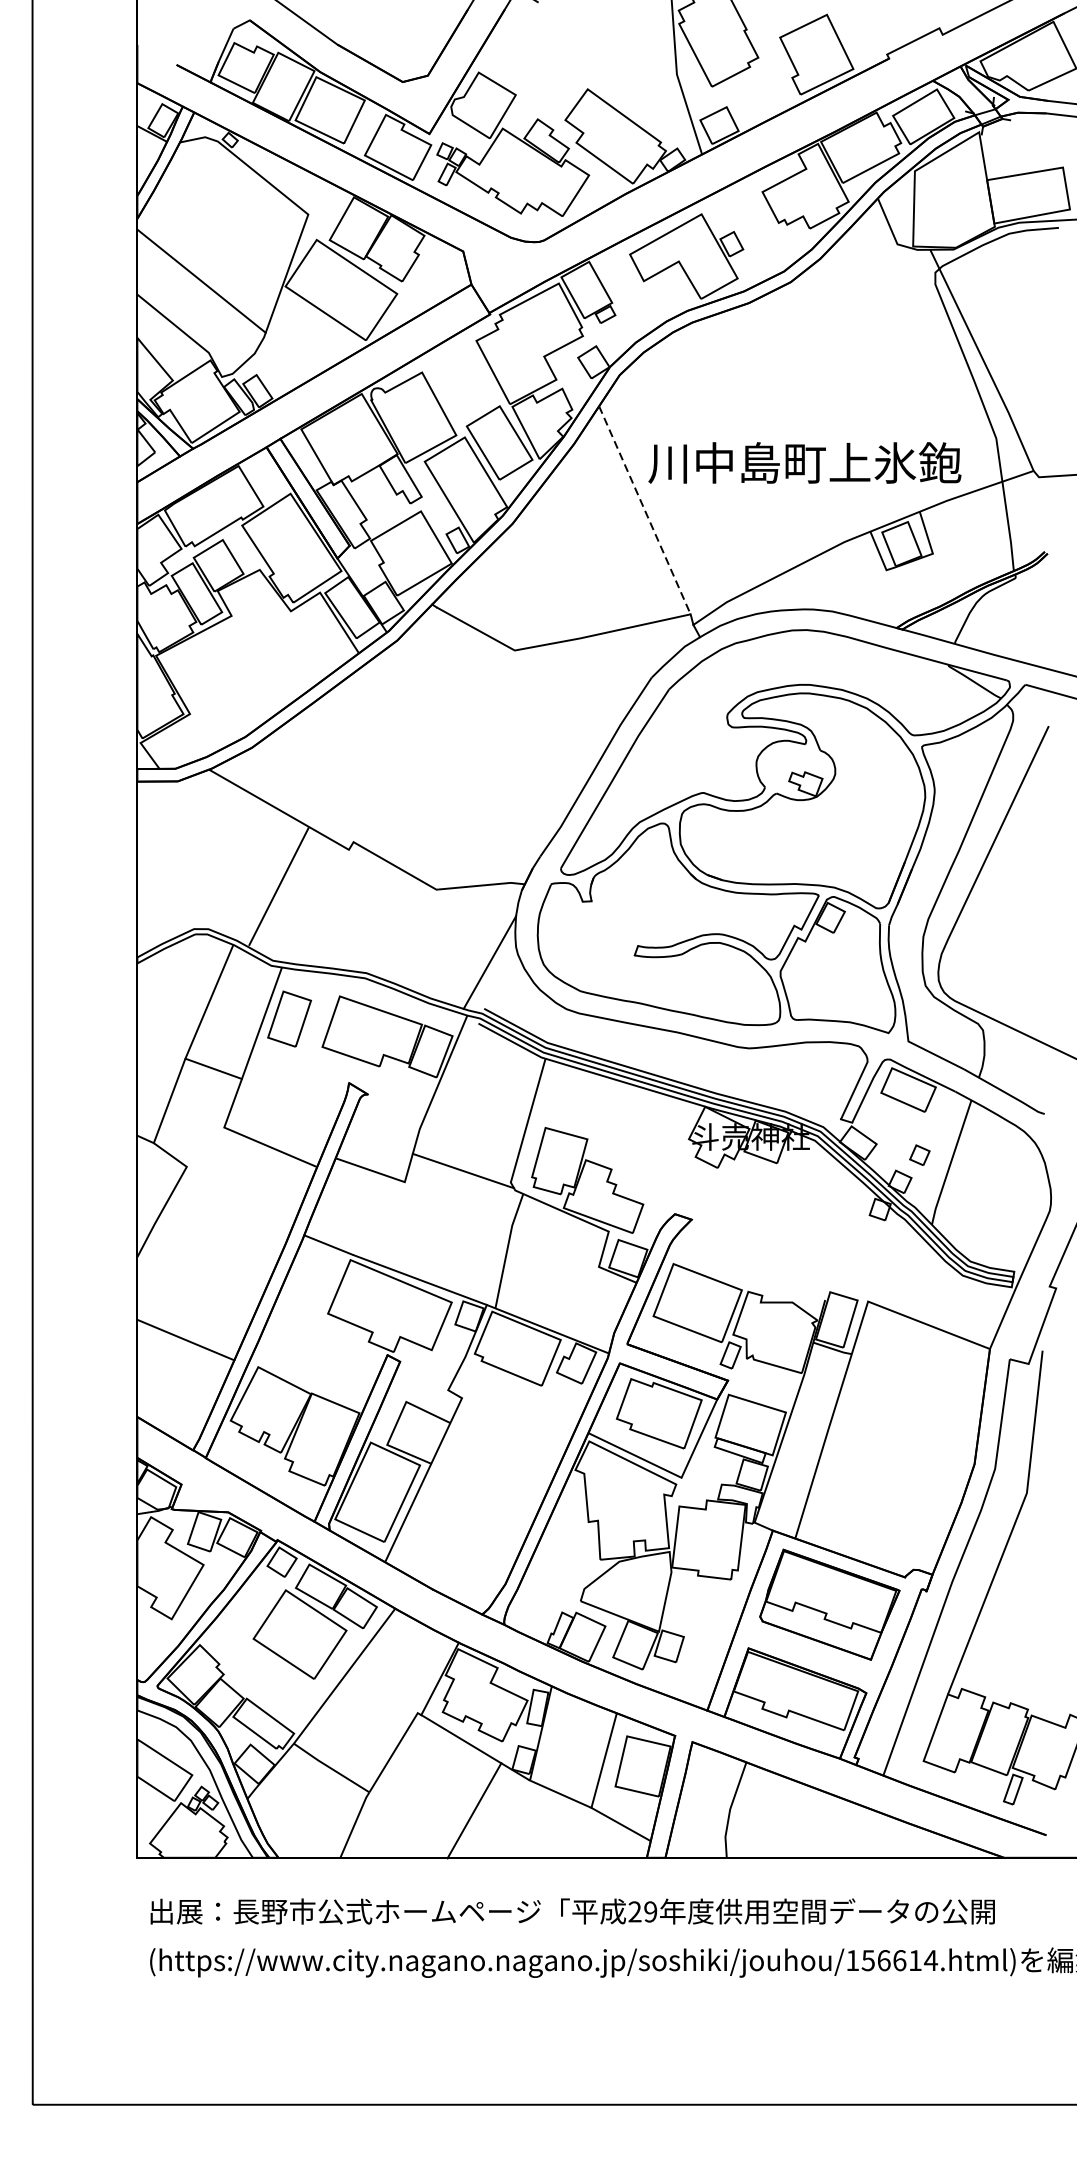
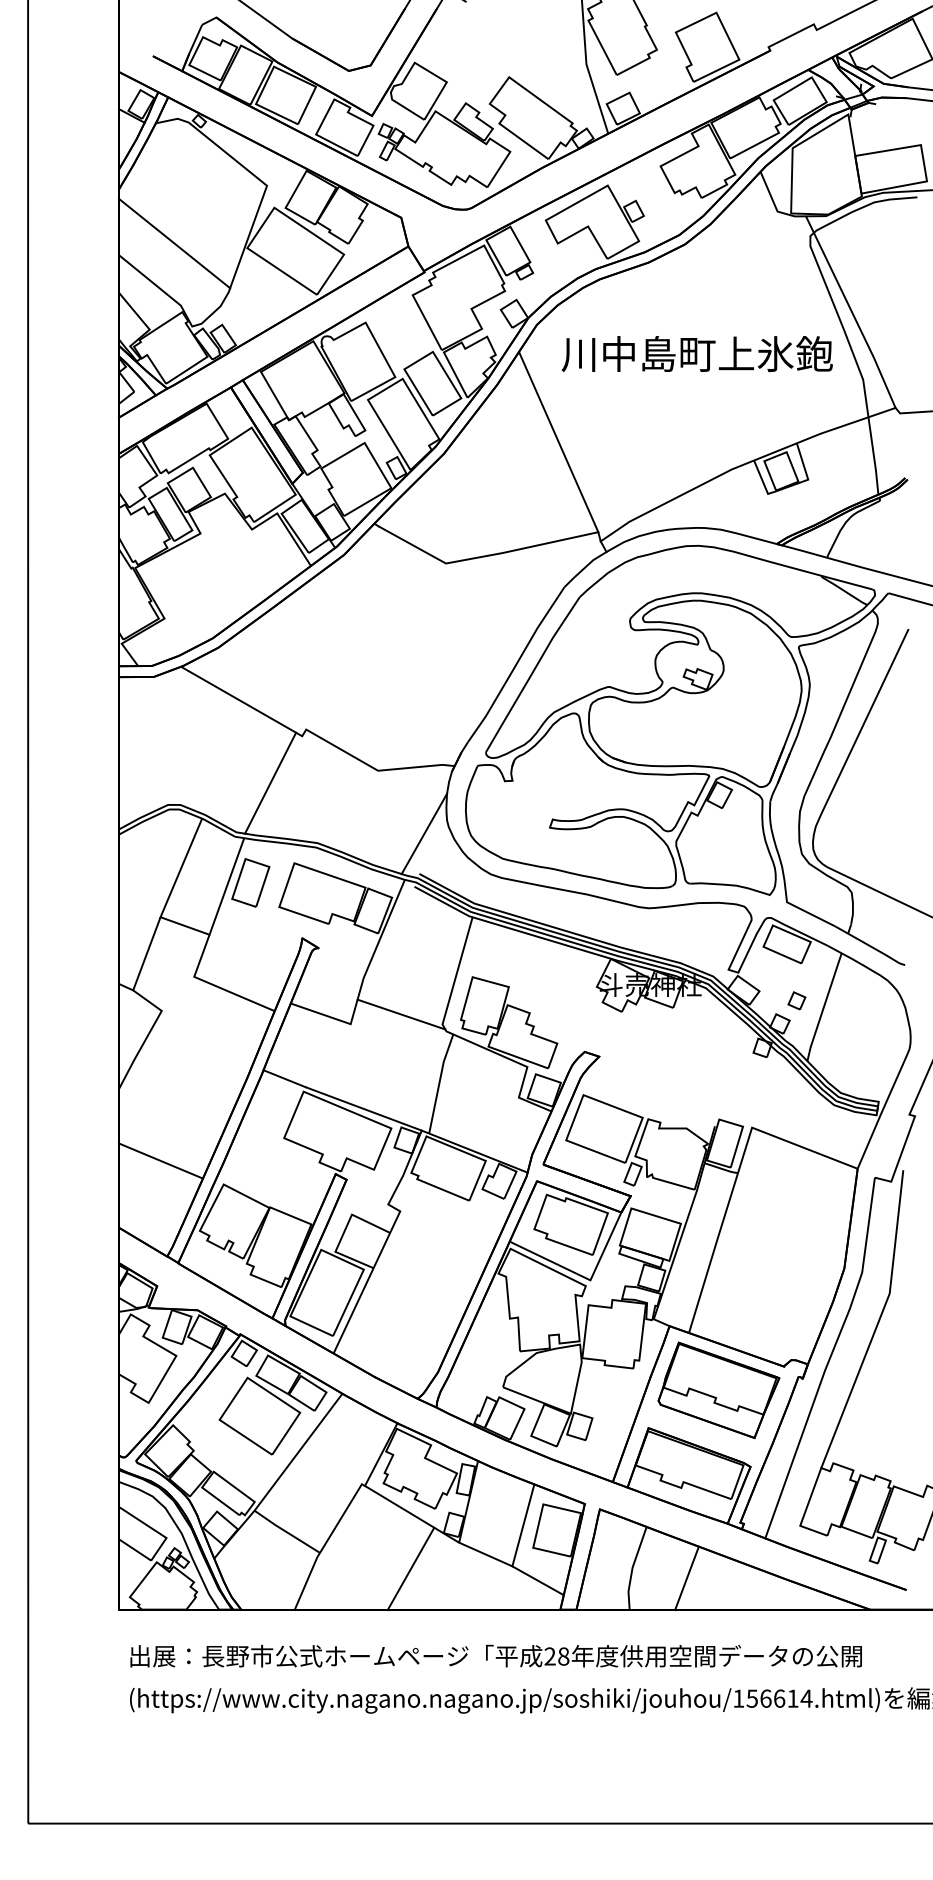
text: (803, 462) -> (696, 353), moved
line: (644, 510) -> (558, 442), dashed -> solid
line: (278, 885) -> (270, 782), moved
line: (792, 1821) -> (686, 1578), added
text: (650, 1911) -> (563, 1656), 29 -> 28

